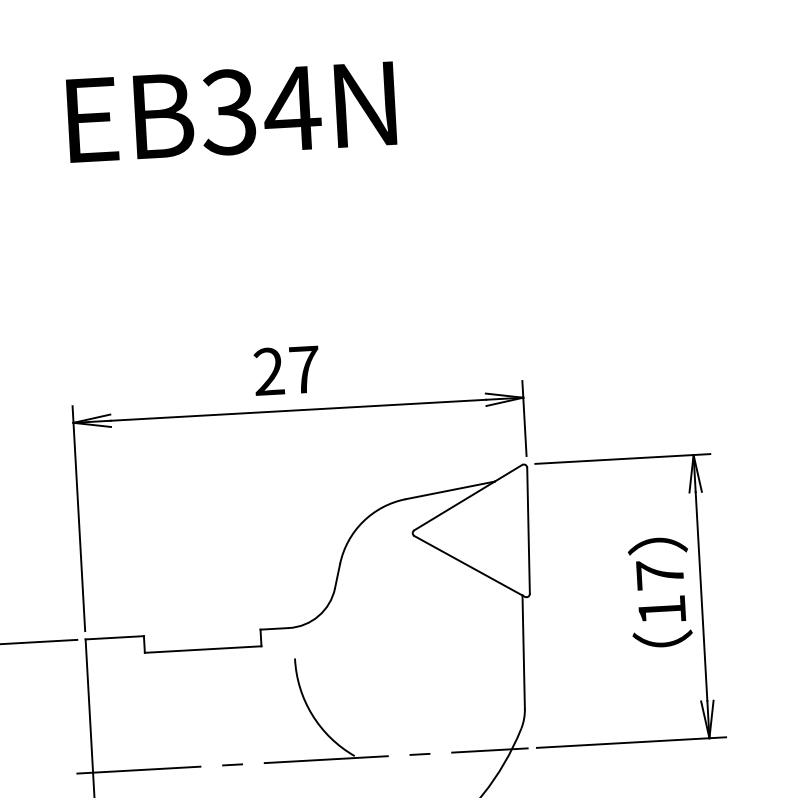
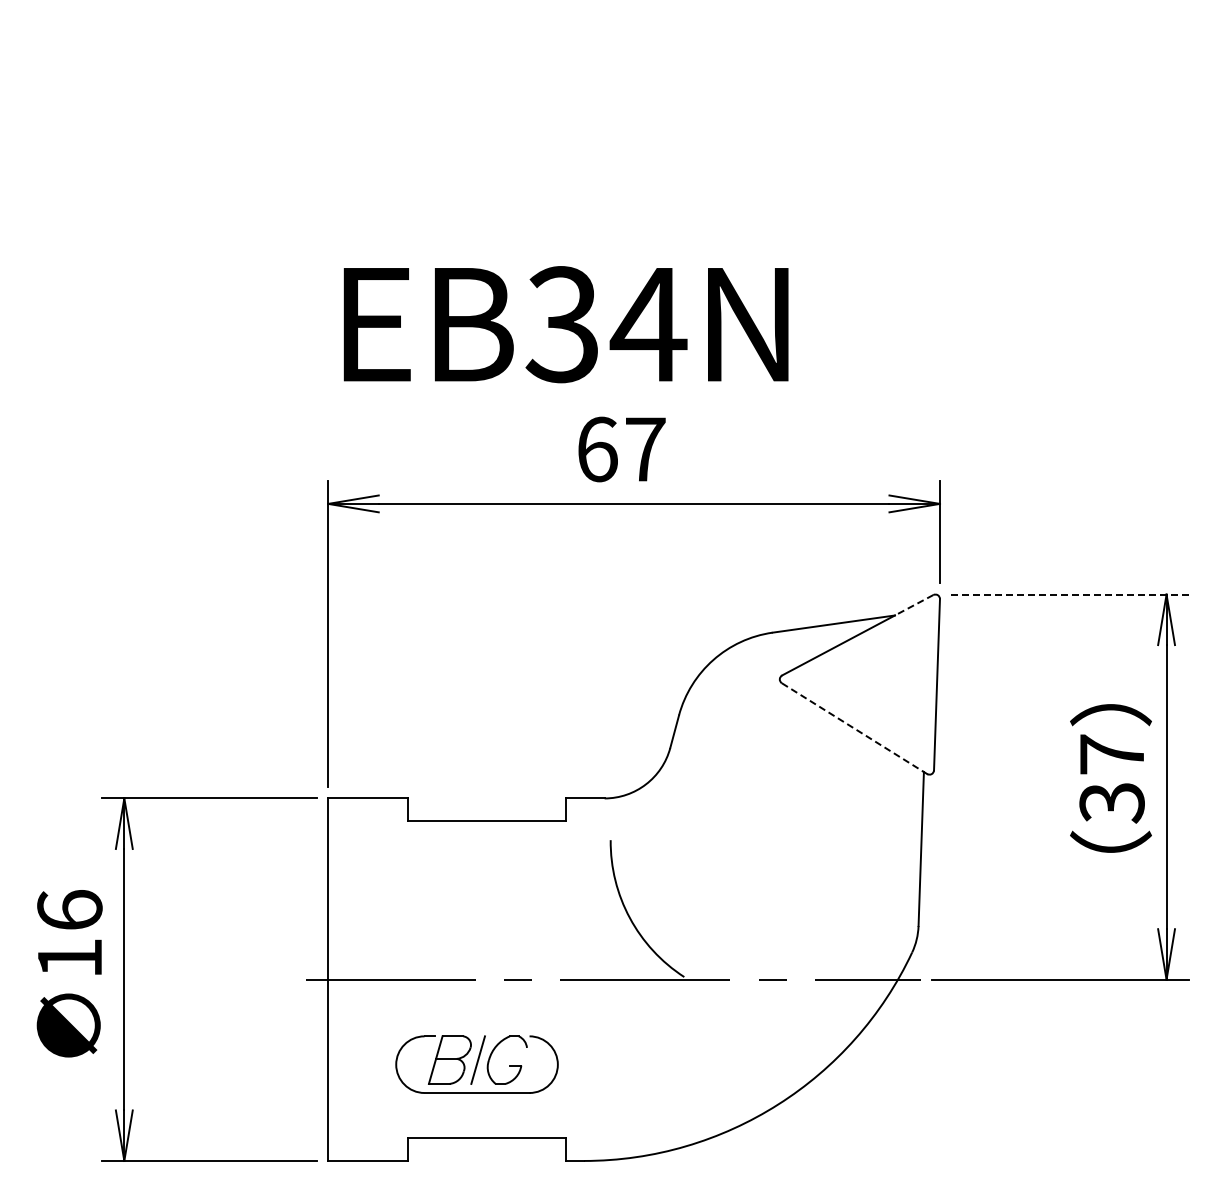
text: (231, 112) -> (565, 324), moved
text: (269, 371) -> (597, 449), 27 -> 67
line: (622, 458) -> (1070, 594), solid -> dashed
line: (508, 473) -> (914, 605), solid -> dashed
line: (468, 565) -> (852, 727), solid -> dashed
text: (661, 610) -> (1111, 803), 17 -> 37

